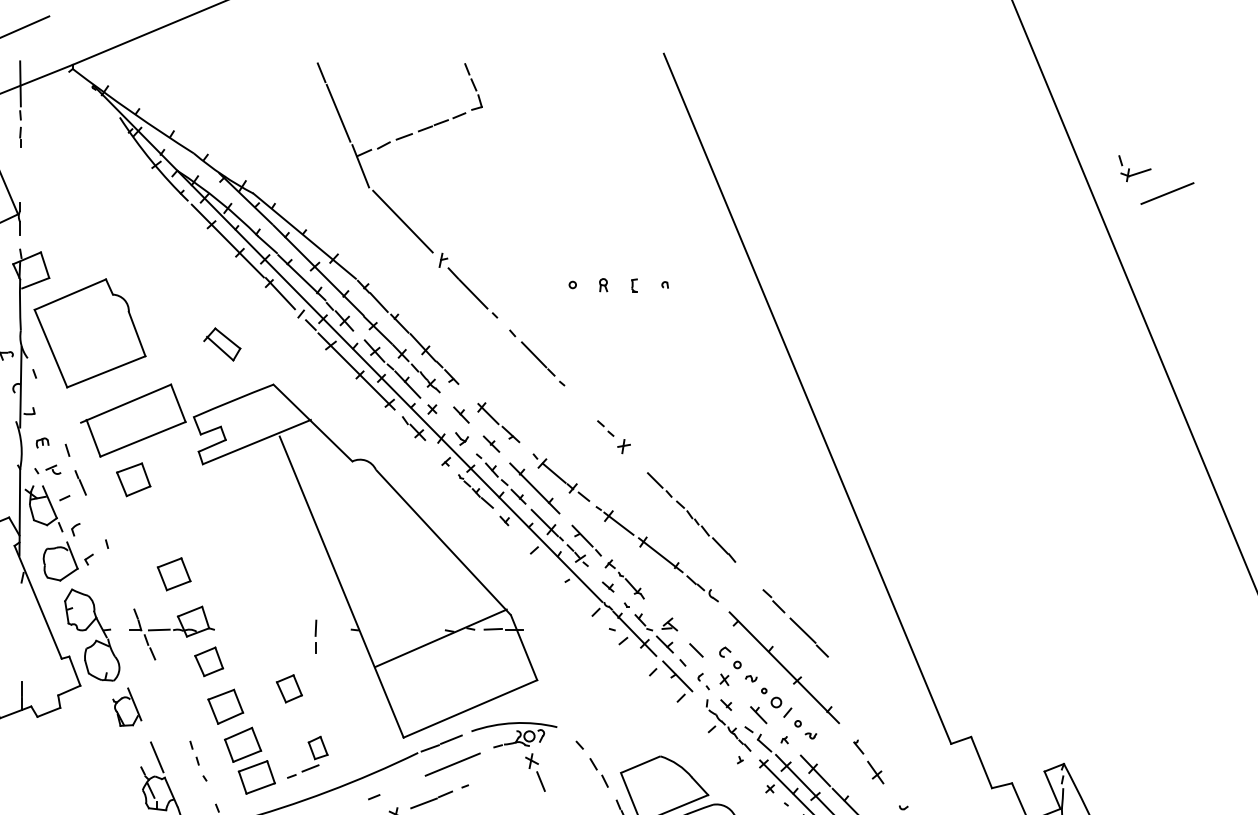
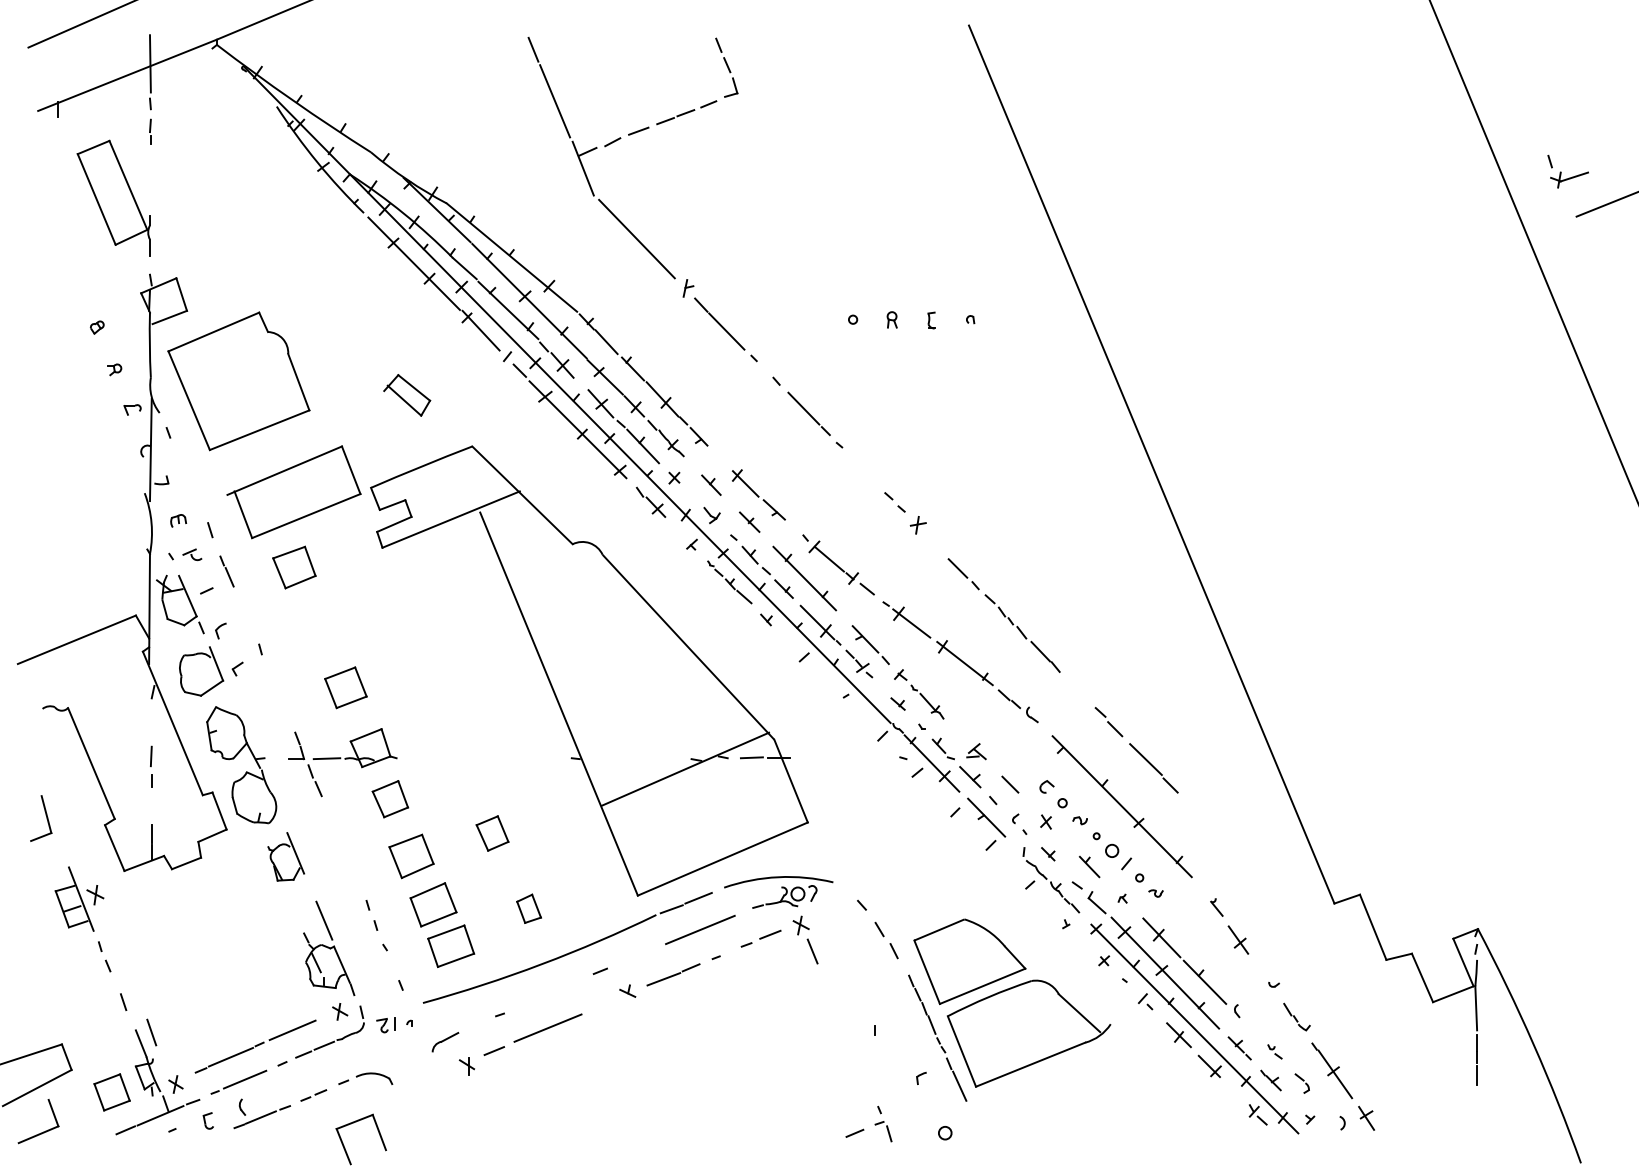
line: (316, 636) -> (151, 766), moved
part: (302, 771) -> (760, 938), moved

